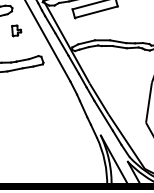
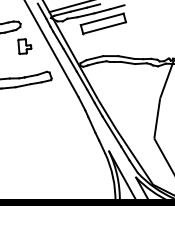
part: (16, 30) -> (24, 46), size x1.43

